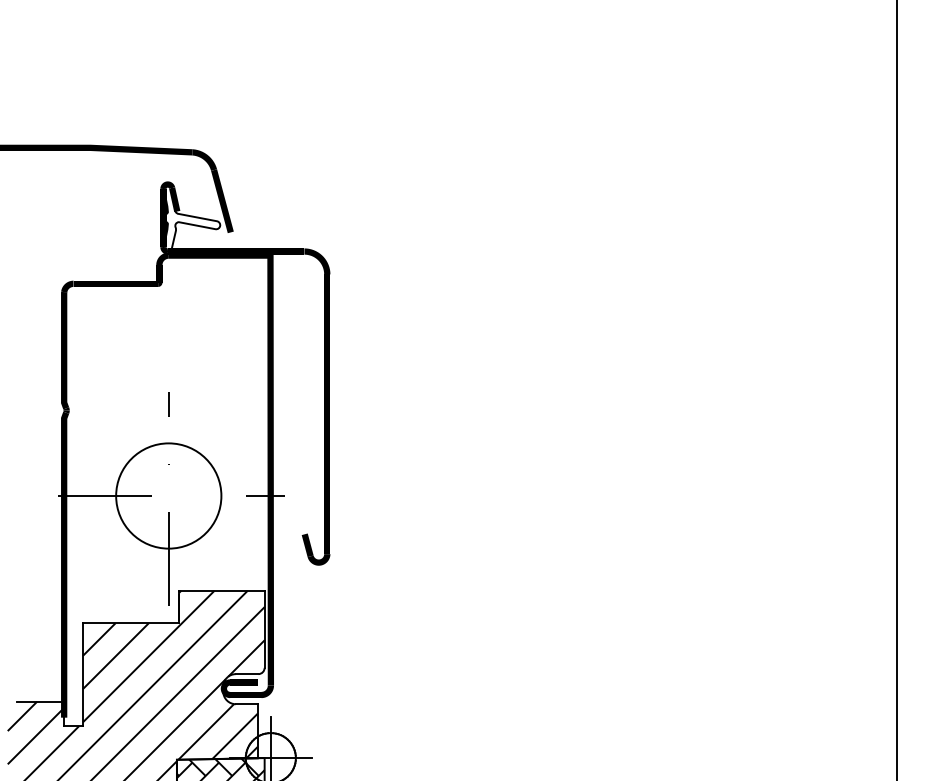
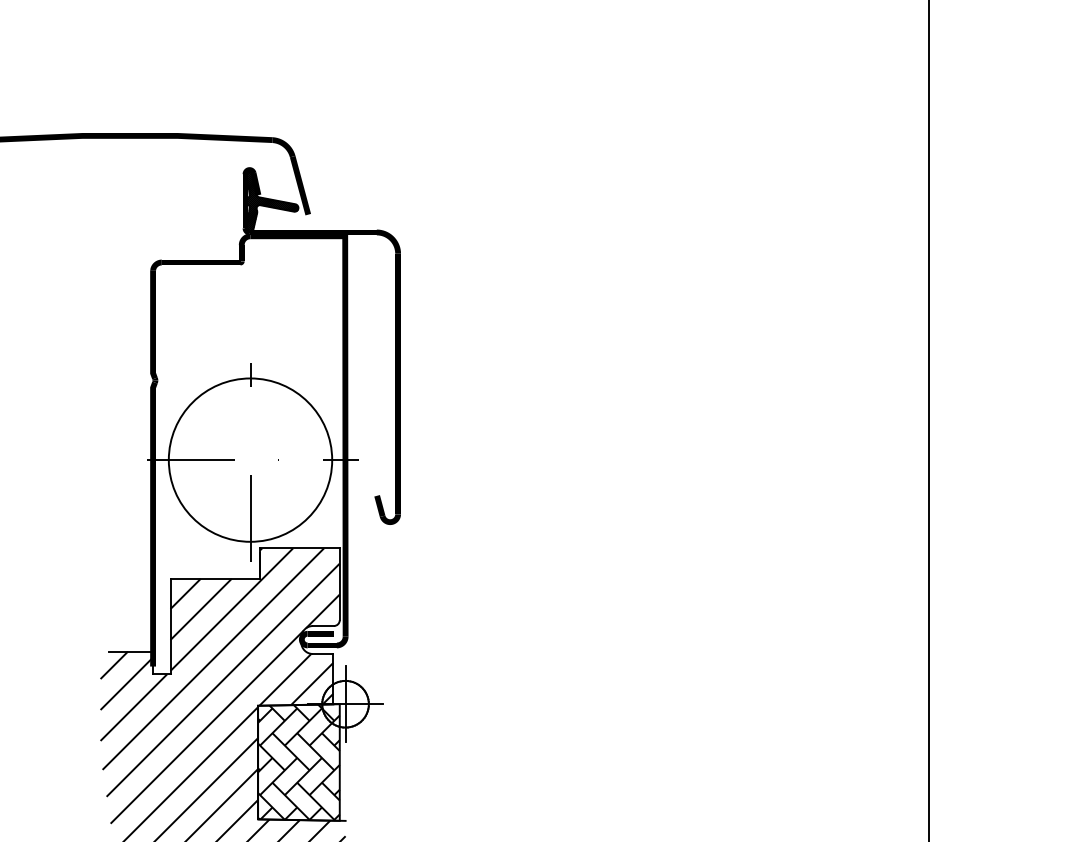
hatch: (191, 218) -> (271, 201), added
circle: (168, 495) -> (250, 459), size x1.67

